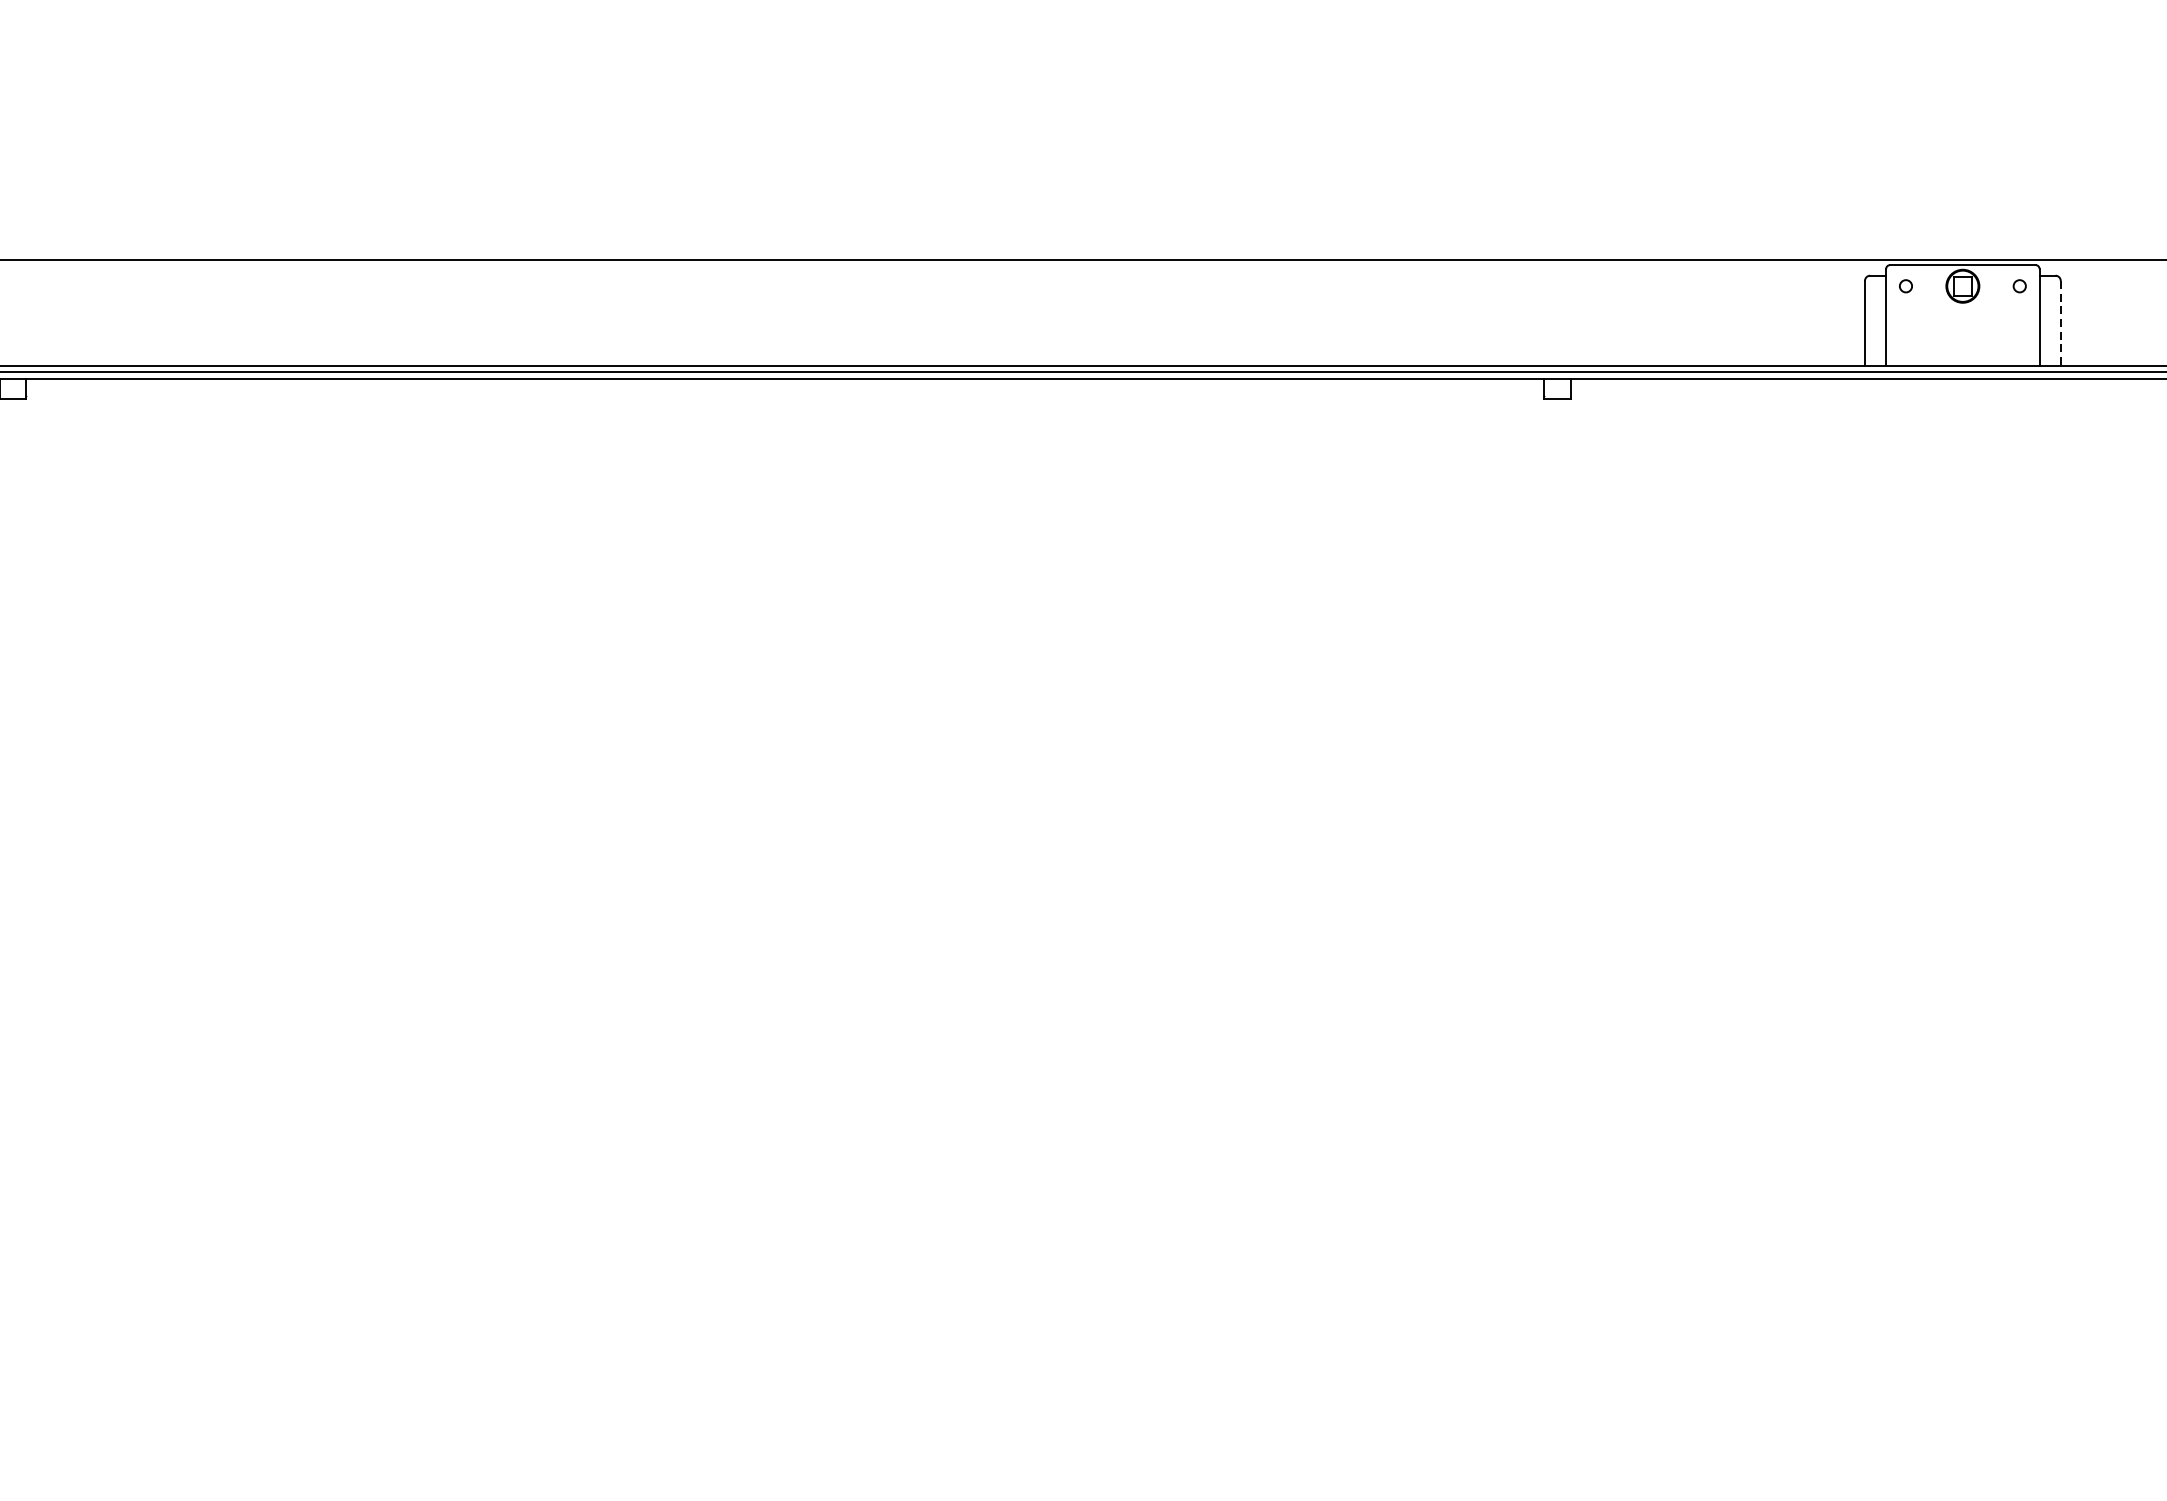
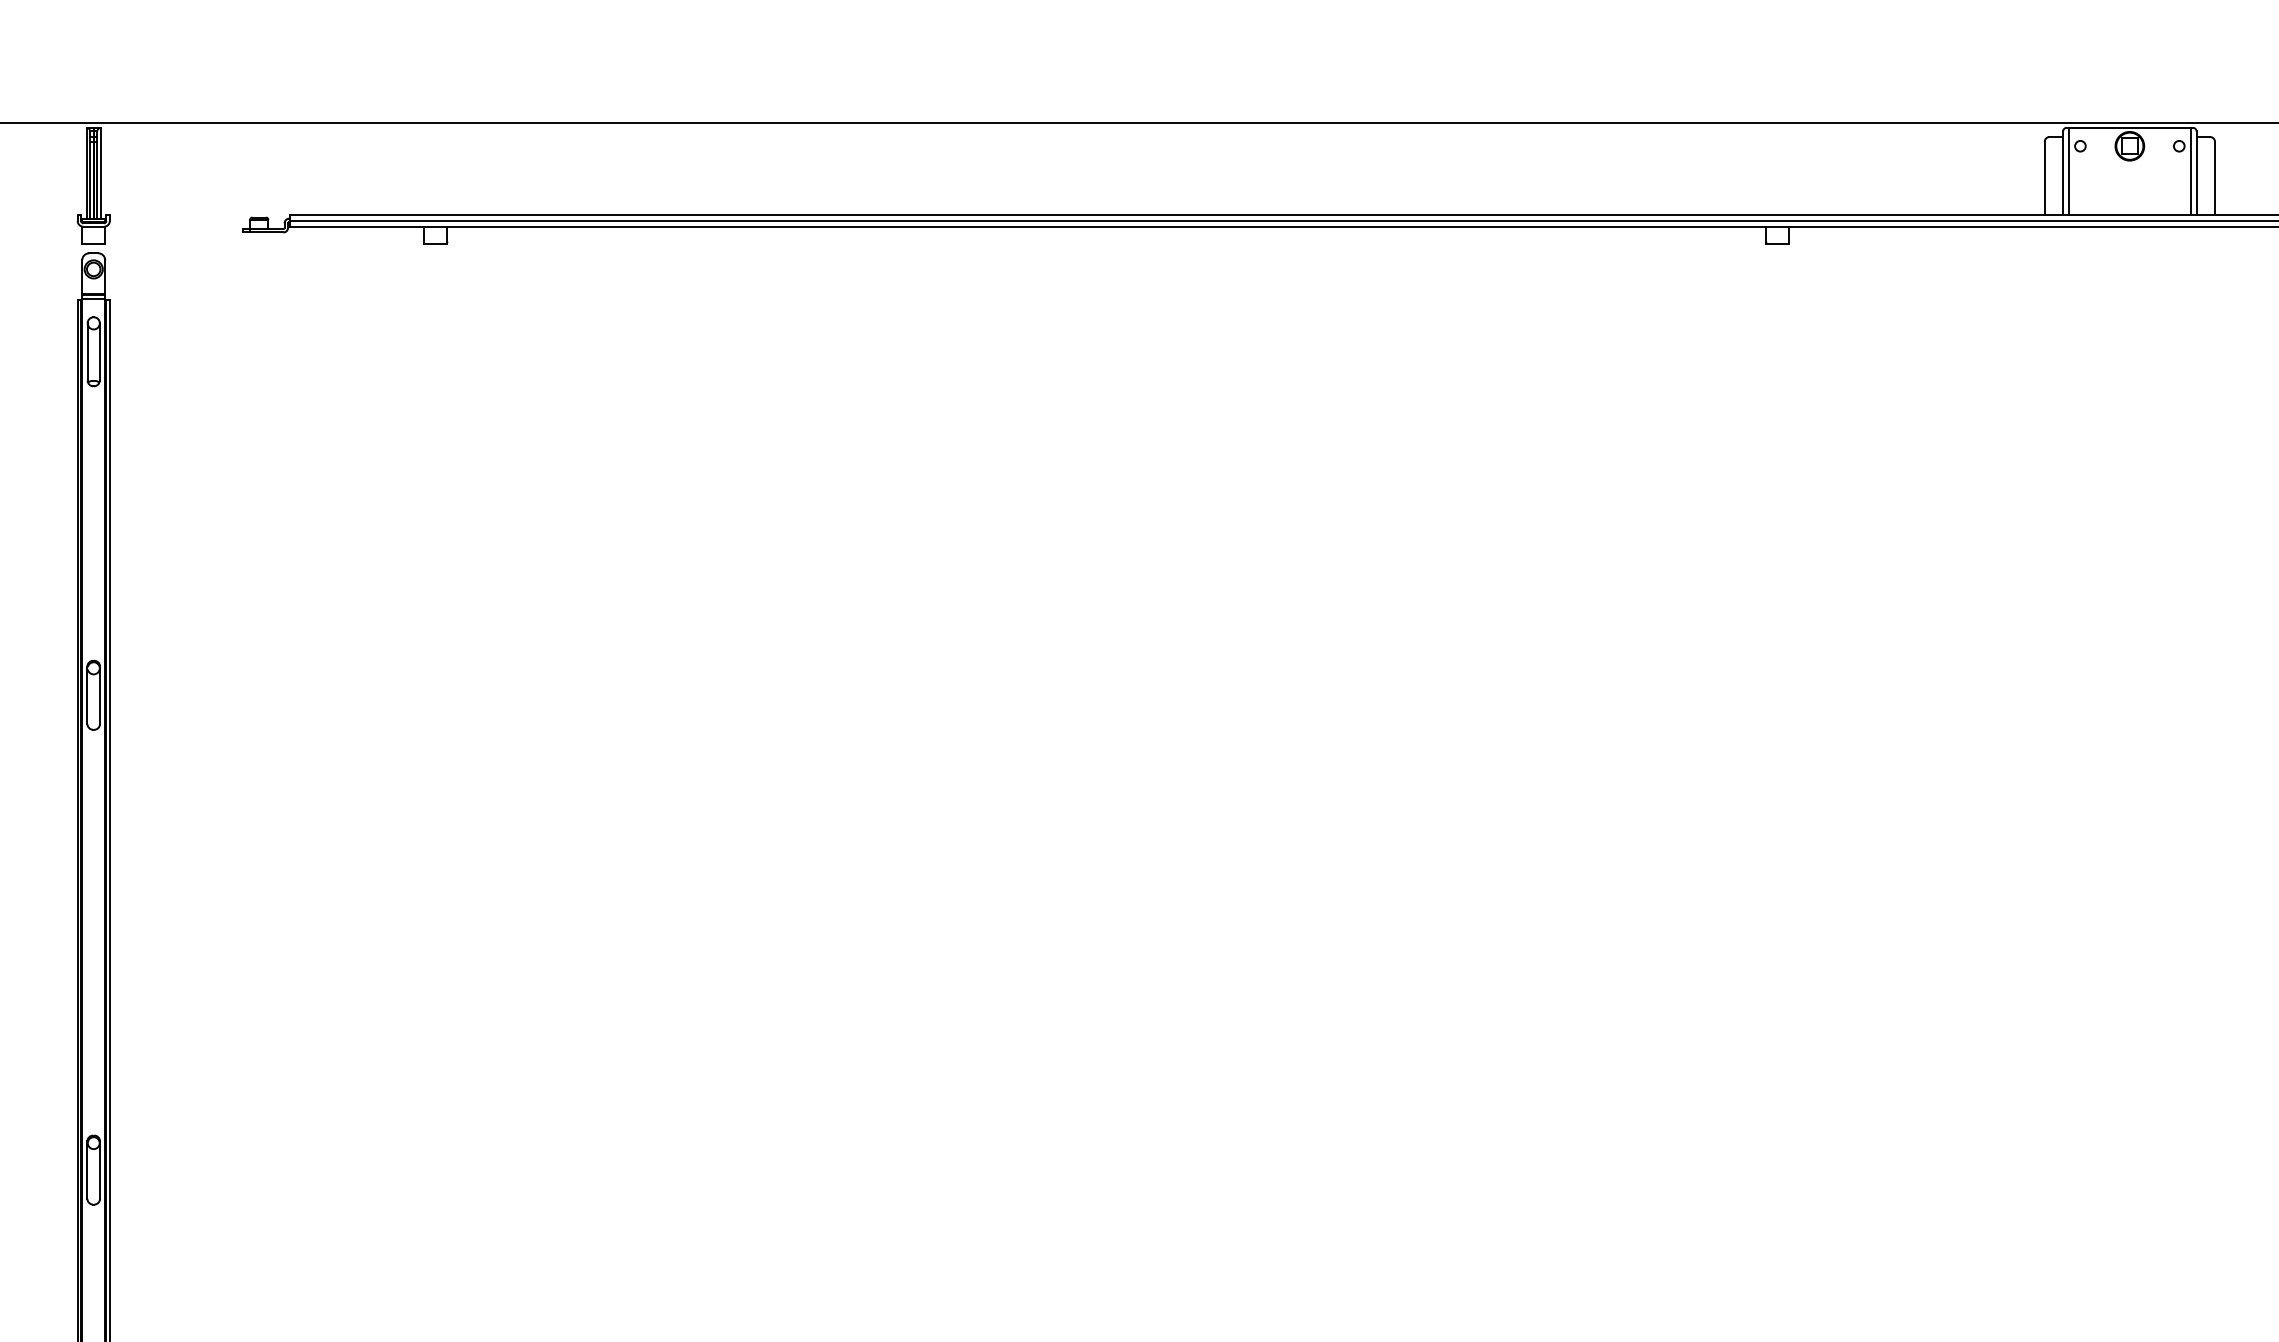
line: (1893, 315) -> (2069, 171), added
line: (2032, 315) -> (2190, 171), added
line: (2060, 323) -> (2214, 178), dashed -> solid

